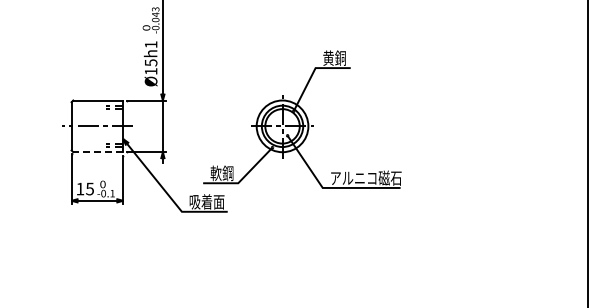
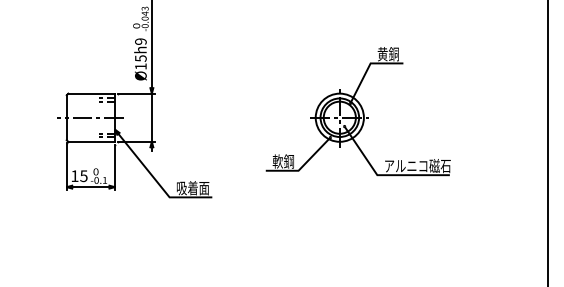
text: (150, 44) -> (140, 41), Ø15h1 -> Ø15h9
part: (302, 119) -> (358, 111), moved
line: (98, 152) -> (91, 142), dashed -> solid

